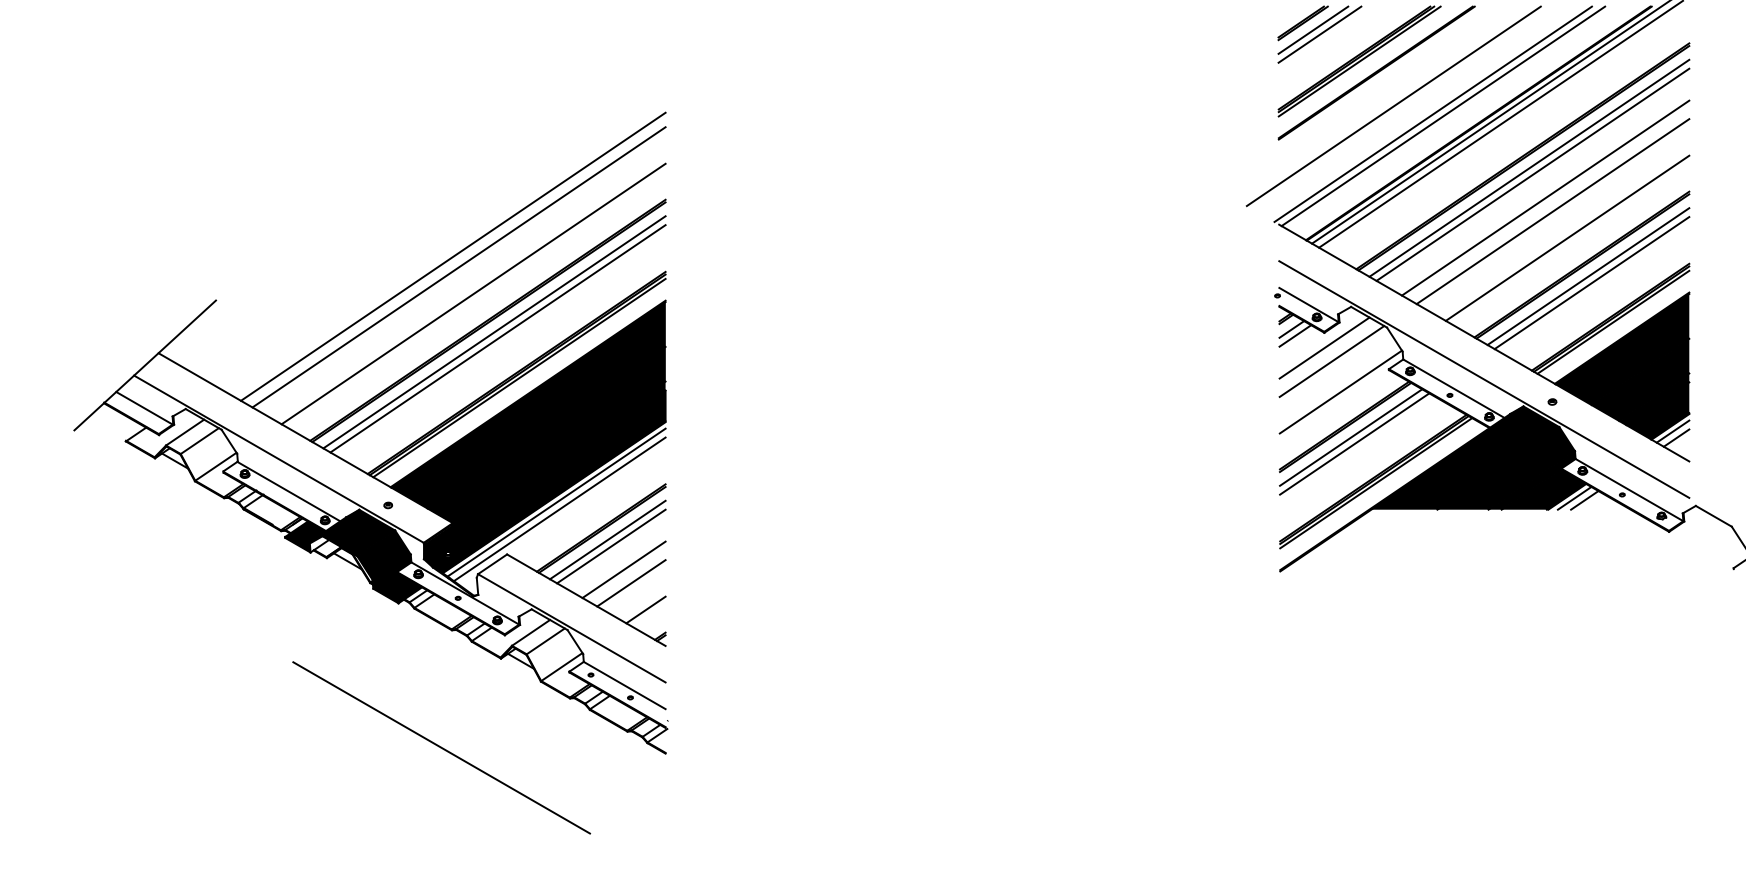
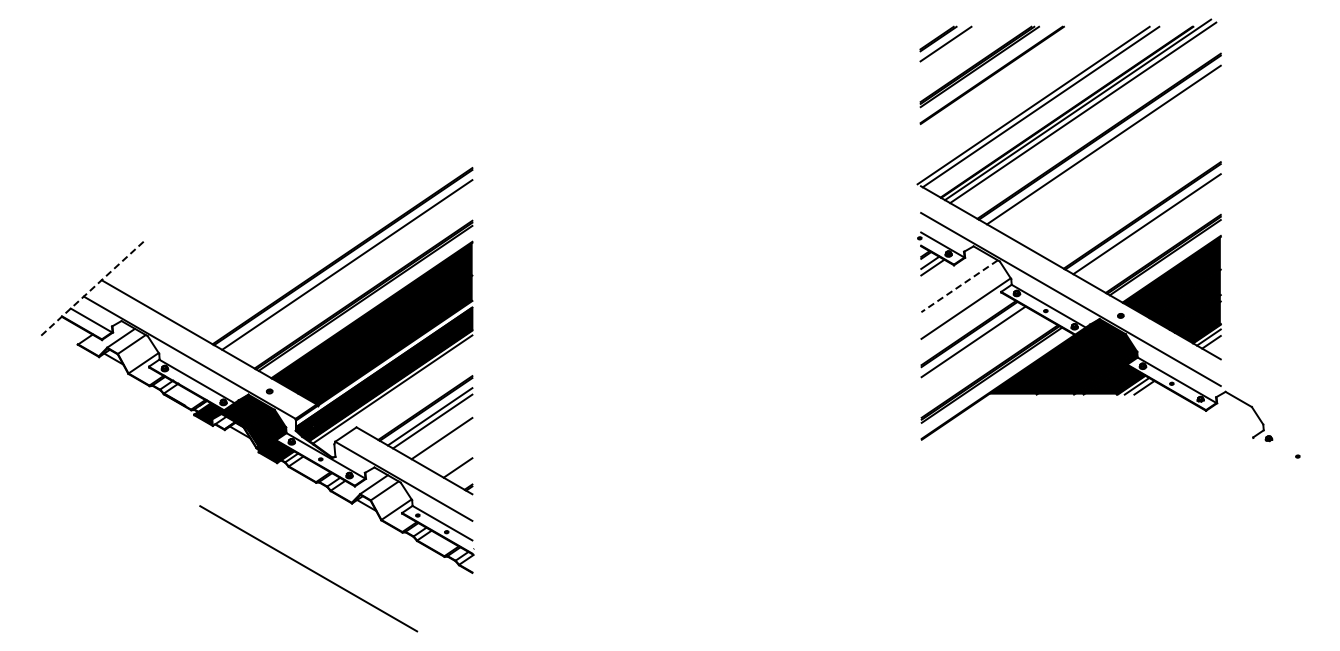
line: (1319, 33) -> (950, 46), removed
line: (1393, 106) -> (1004, 99), removed
line: (1532, 174) -> (1106, 149), removed
line: (1545, 197) -> (1115, 166), removed
line: (1552, 211) -> (1120, 176), removed
line: (1567, 237) -> (1131, 195), removed
line: (452, 256) -> (316, 209), removed
line: (459, 267) -> (321, 217), removed
line: (1591, 282) -> (1149, 228), removed
line: (472, 293) -> (331, 236), removed
line: (497, 338) -> (349, 269), removed
line: (1325, 348) -> (954, 276), removed
line: (1331, 361) -> (959, 286), solid -> dashed
line: (144, 365) -> (91, 289), solid -> dashed
line: (1353, 443) -> (975, 346), removed
fill: (545, 467) -> (384, 363), removed
line: (559, 508) -> (394, 393), removed
line: (631, 583) -> (447, 448), removed

